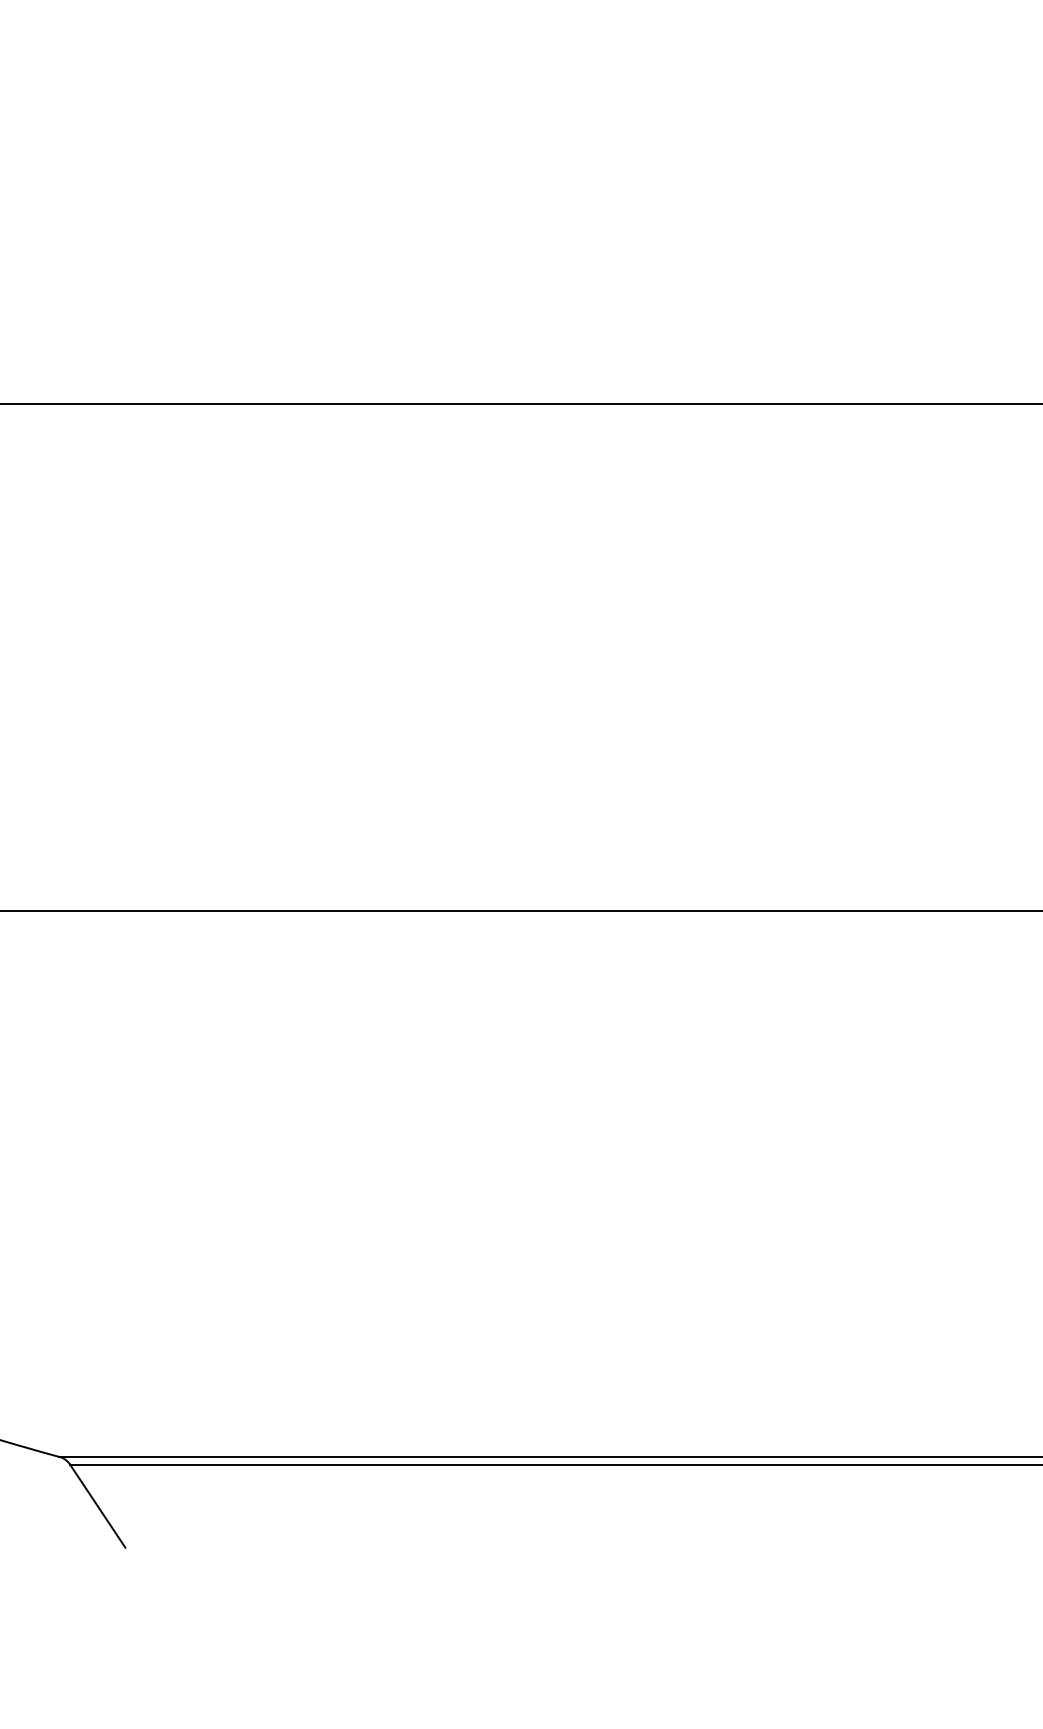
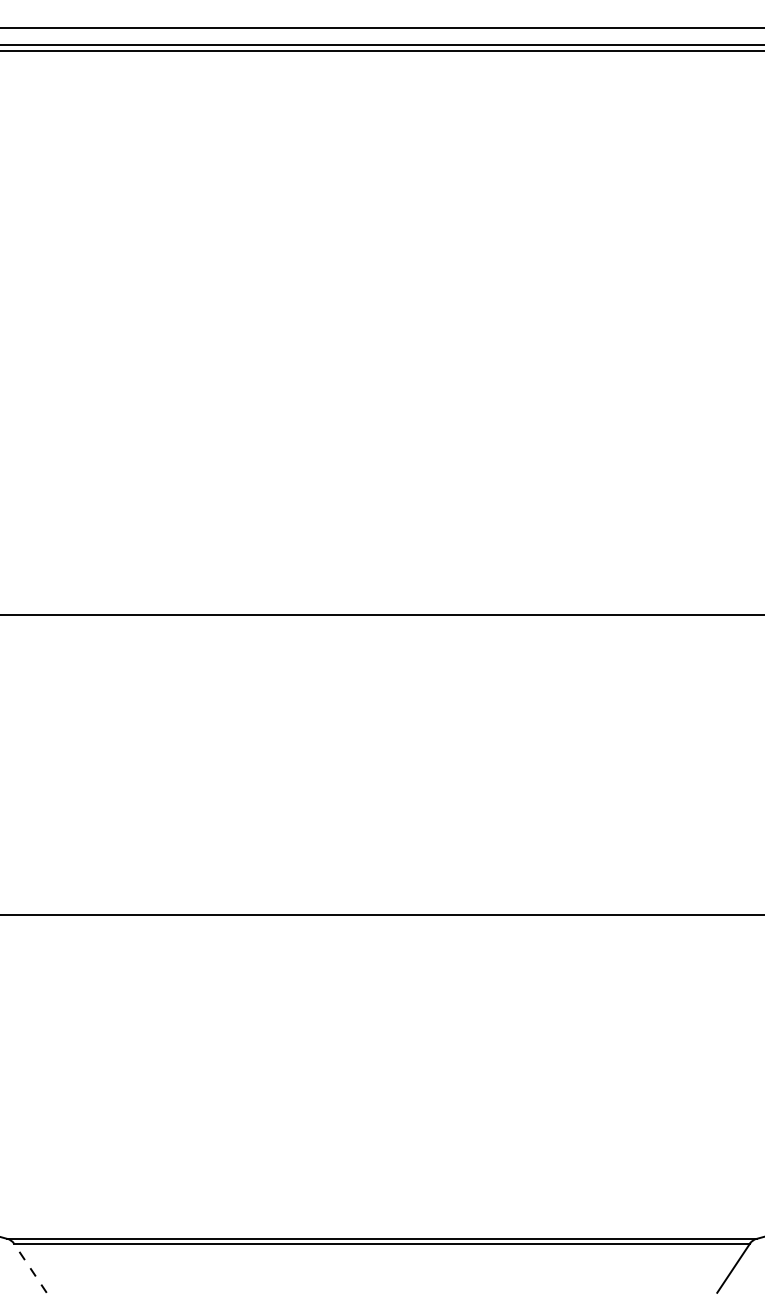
line: (98, 1506) -> (30, 1268), solid -> dashed

